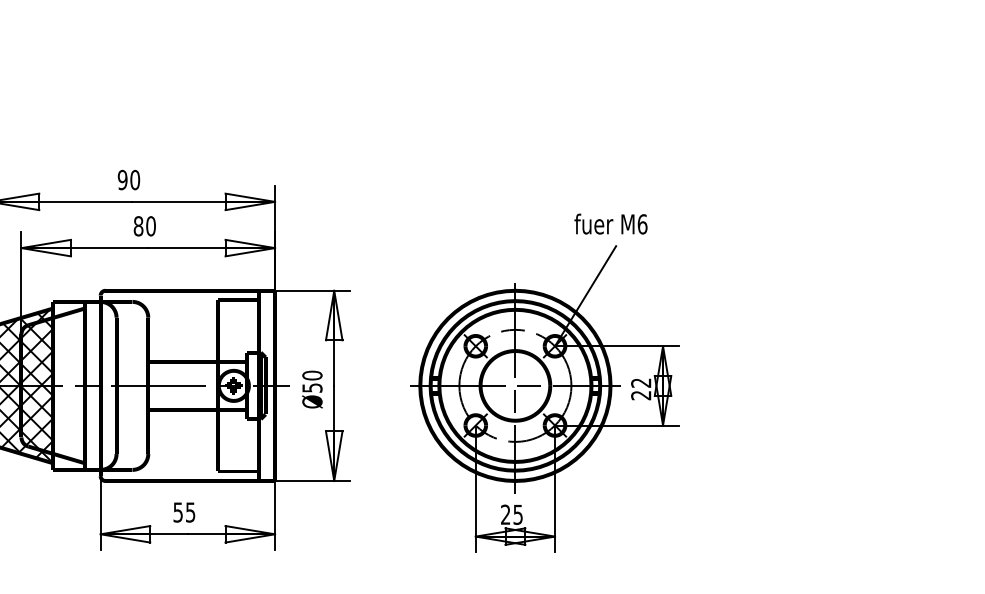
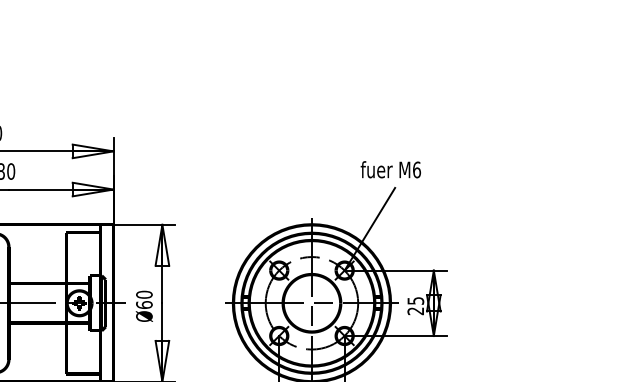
text: (641, 382) -> (416, 300), 22 -> 25
text: (312, 387) -> (144, 304), Ø50 -> Ø60

